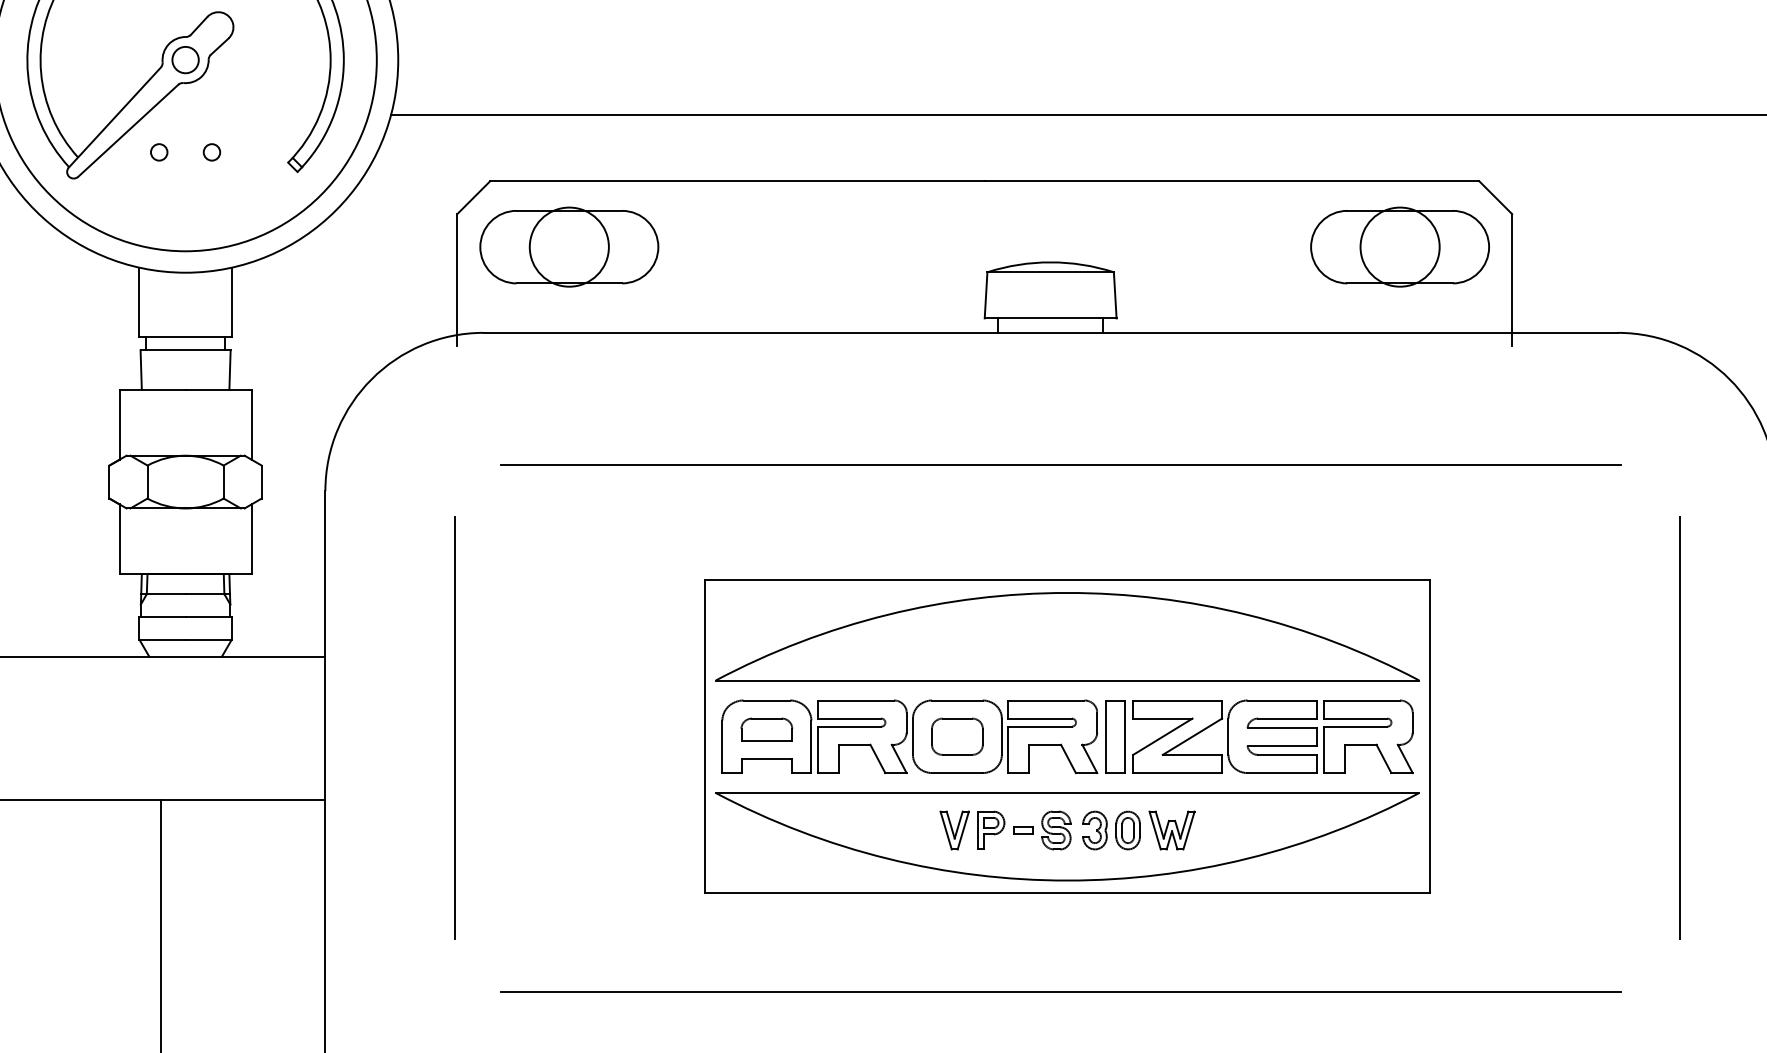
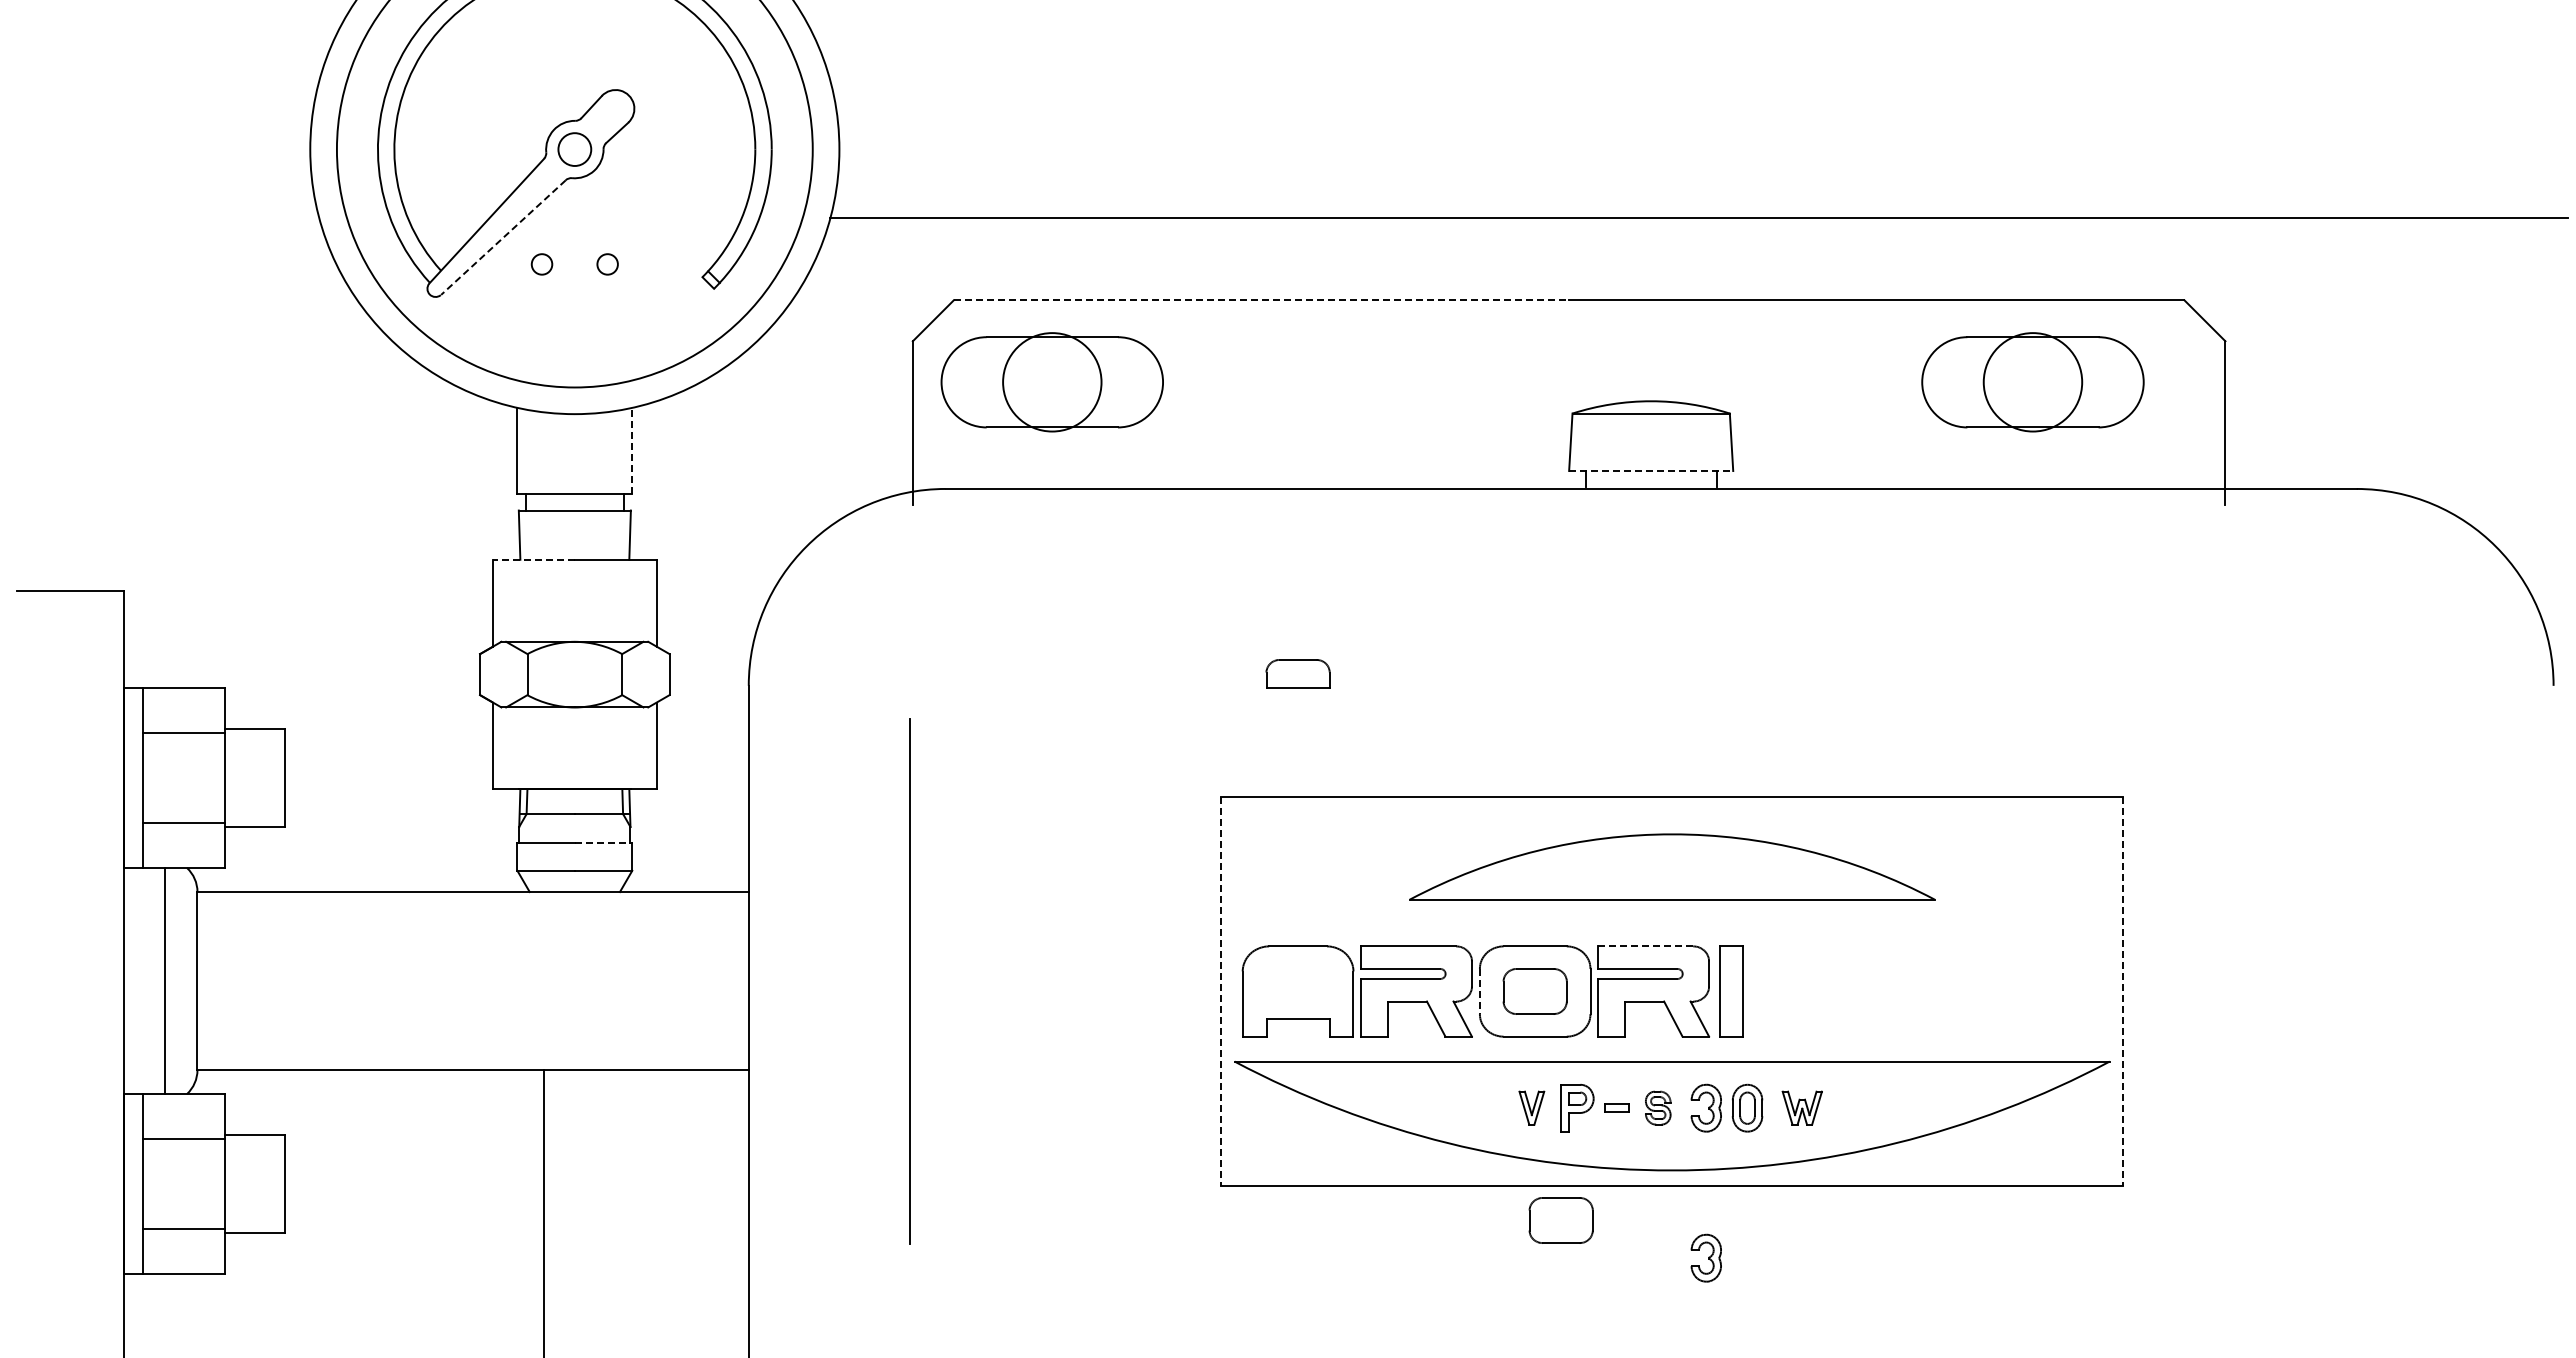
line: (128, 130) -> (503, 237), solid -> dashed
line: (737, 181) -> (1261, 300), solid -> dashed
part: (1399, 247) -> (2032, 382), moved
line: (231, 301) -> (632, 450), solid -> dashed
line: (1050, 318) -> (1651, 471), solid -> dashed
line: (152, 389) -> (533, 559), solid -> dashed
line: (1060, 465) -> (1663, 653), removed
line: (208, 616) -> (603, 842), solid -> dashed
part: (1067, 636) -> (1672, 866), size x0.6
line: (1046, 700) -> (1646, 946), solid -> dashed
line: (1680, 727) -> (2434, 980), removed
part: (766, 729) -> (1297, 673), moved
line: (704, 736) -> (1220, 991), solid -> dashed
line: (912, 736) -> (1479, 991), solid -> dashed
part: (1272, 736) -> (1927, 991), removed
line: (1430, 736) -> (2123, 991), solid -> dashed
part: (954, 829) -> (1531, 1107), size x0.7
part: (1055, 829) -> (1657, 1107), size x0.7
part: (1172, 829) -> (1802, 1107), size x0.7
part: (977, 920) -> (1560, 1220), added
part: (1094, 950) -> (1705, 1257), added
line: (1060, 992) -> (1663, 1309), removed

